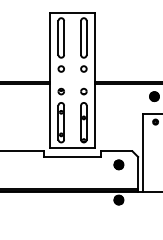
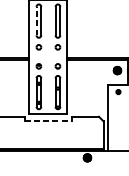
line: (58, 37) -> (36, 20), solid -> dashed
line: (73, 156) -> (49, 121), solid -> dashed
part: (118, 164) -> (87, 127), removed

